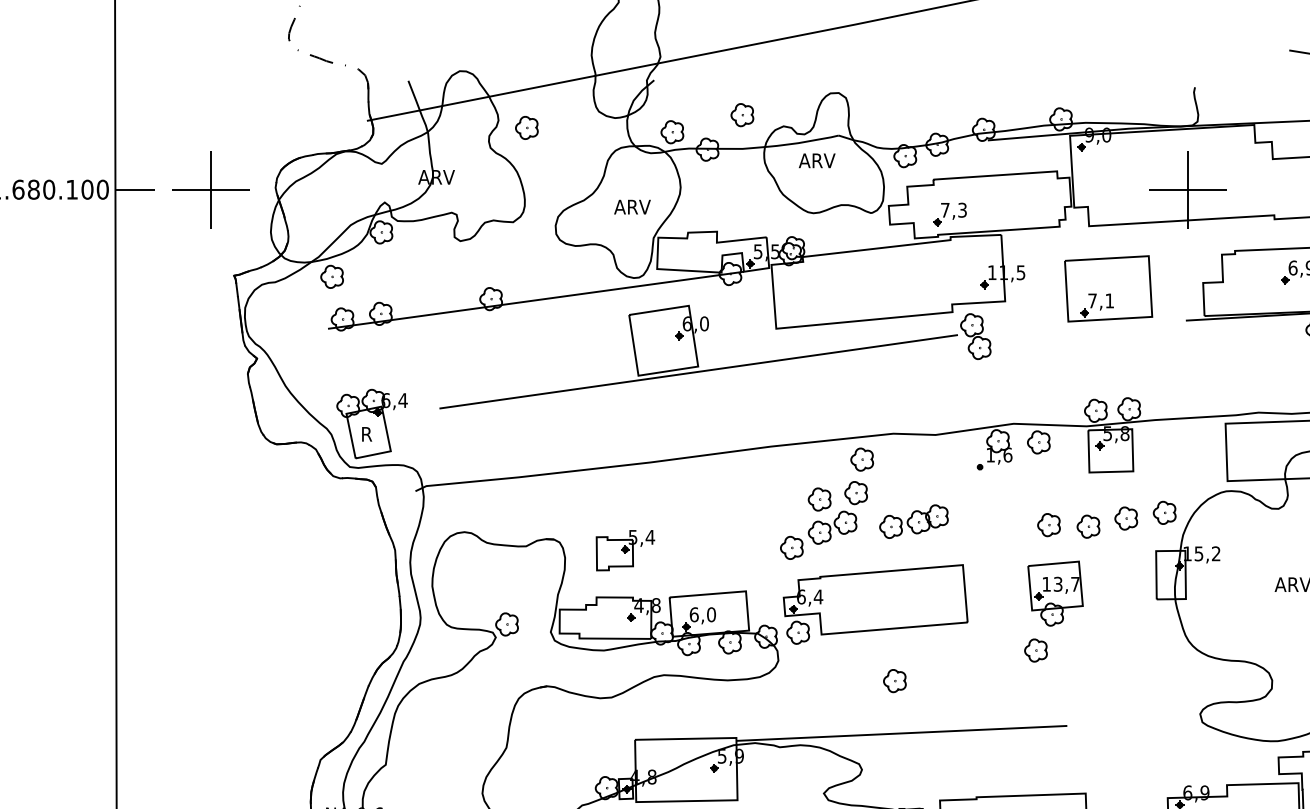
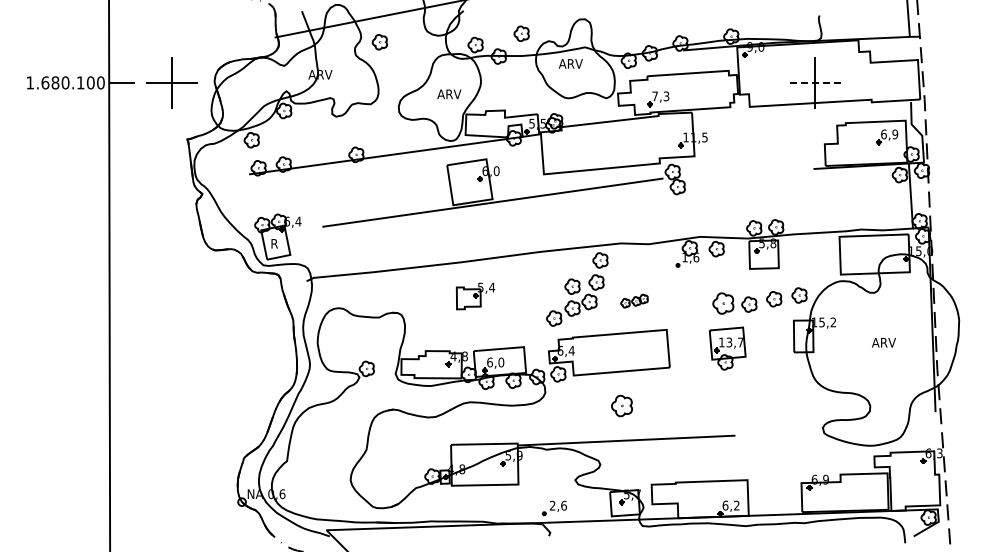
line: (1187, 189) -> (814, 82), solid -> dashed
part: (1108, 287) -> (762, 147), removed
part: (913, 520) -> (634, 300), size x0.6
part: (1049, 525) -> (723, 303), size x1.4
part: (625, 550) -> (475, 296), moved
part: (1035, 649) -> (714, 385), removed
part: (894, 681) -> (621, 406), size x1.4

